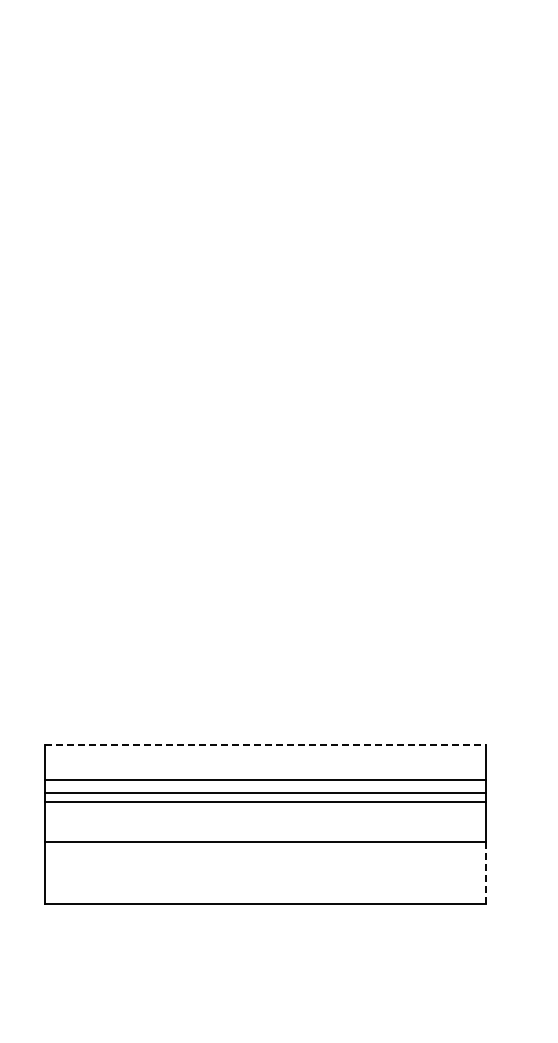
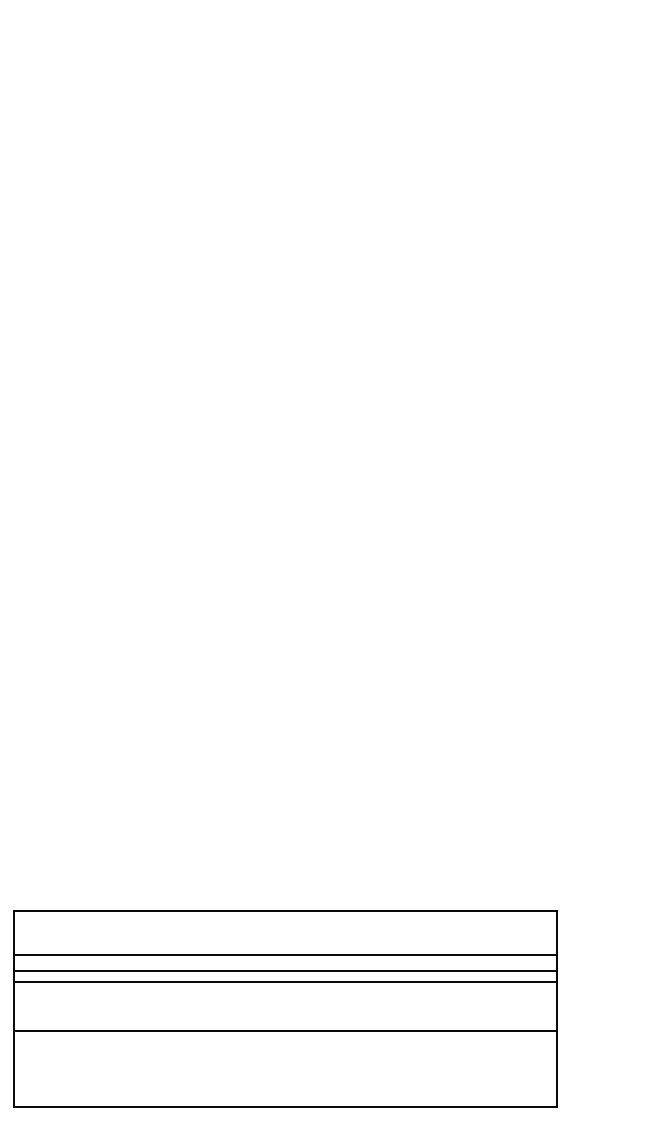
line: (265, 744) -> (285, 910), dashed -> solid
line: (486, 872) -> (557, 1068), dashed -> solid

